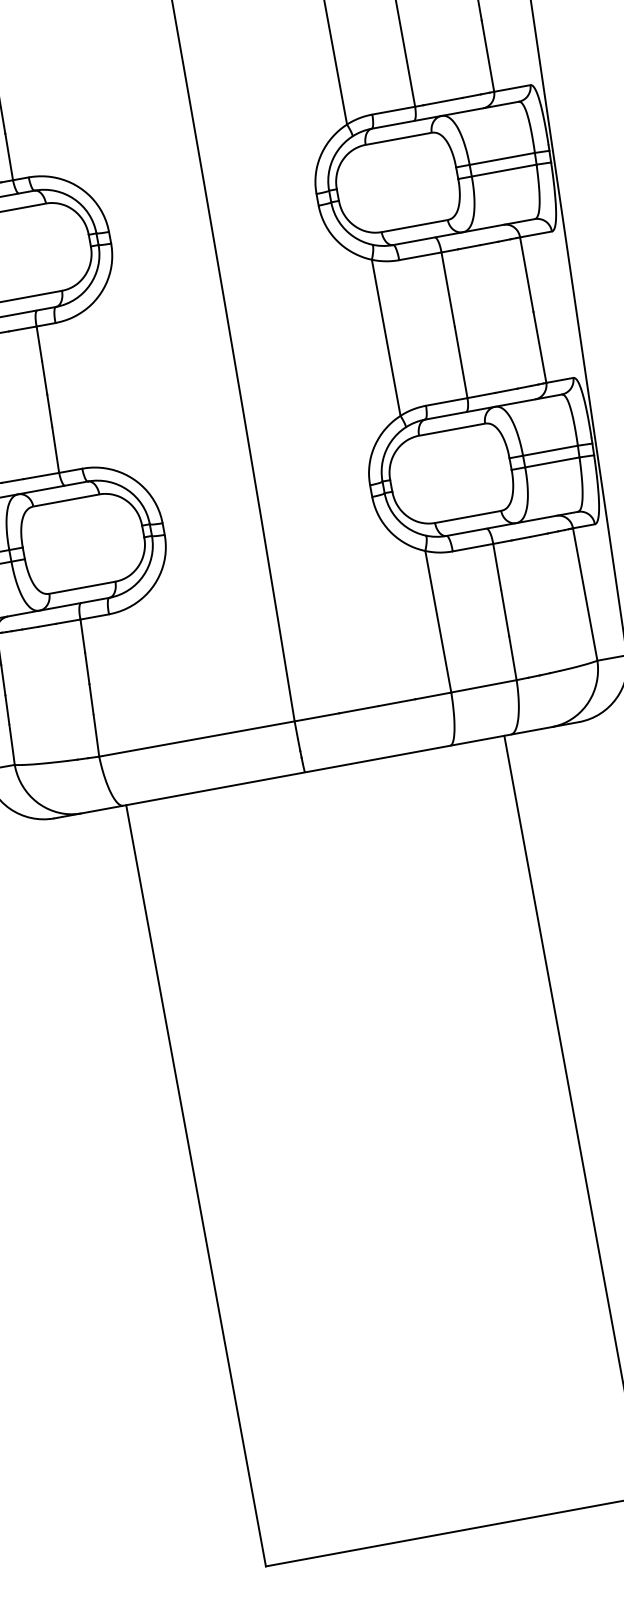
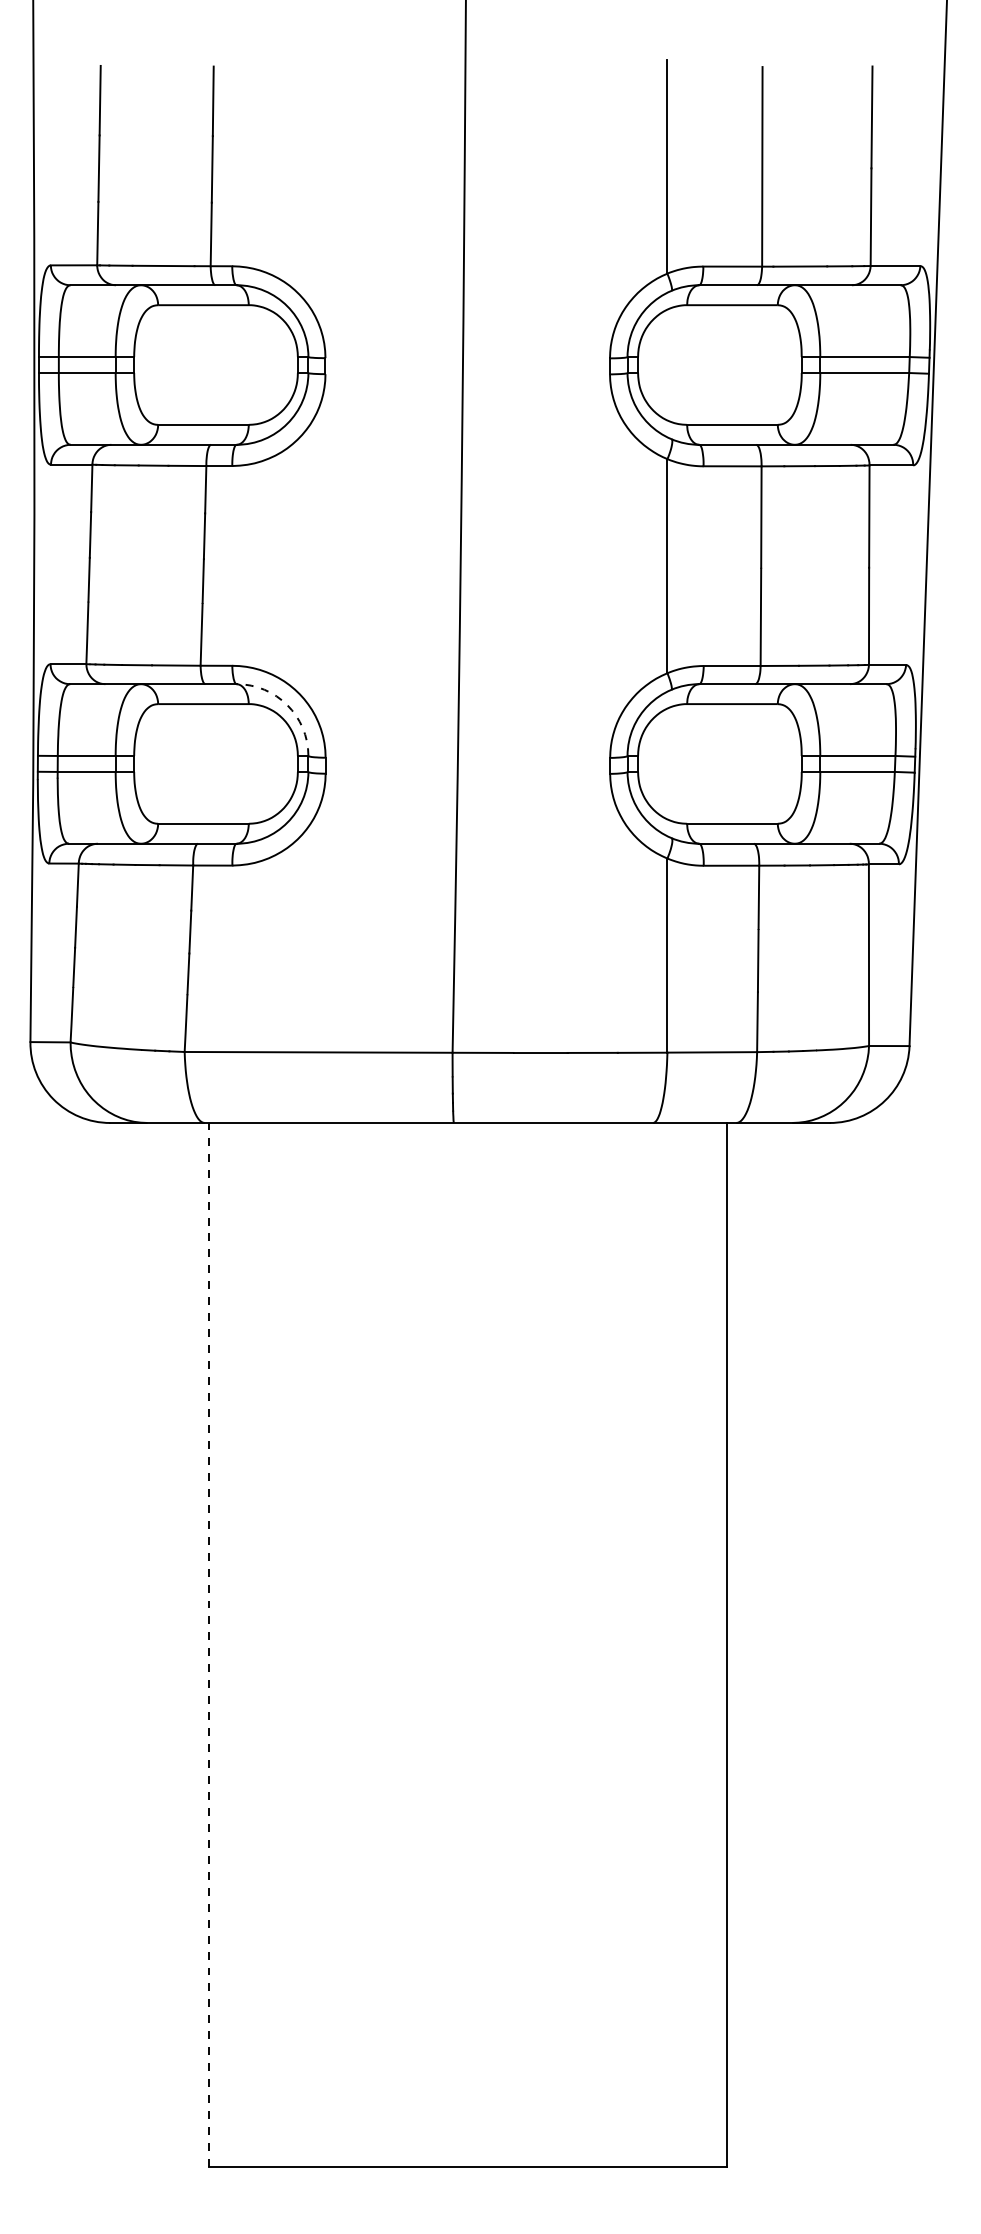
arc: (127, 490) -> (287, 705), solid -> dashed
line: (195, 1185) -> (208, 1644), solid -> dashed

